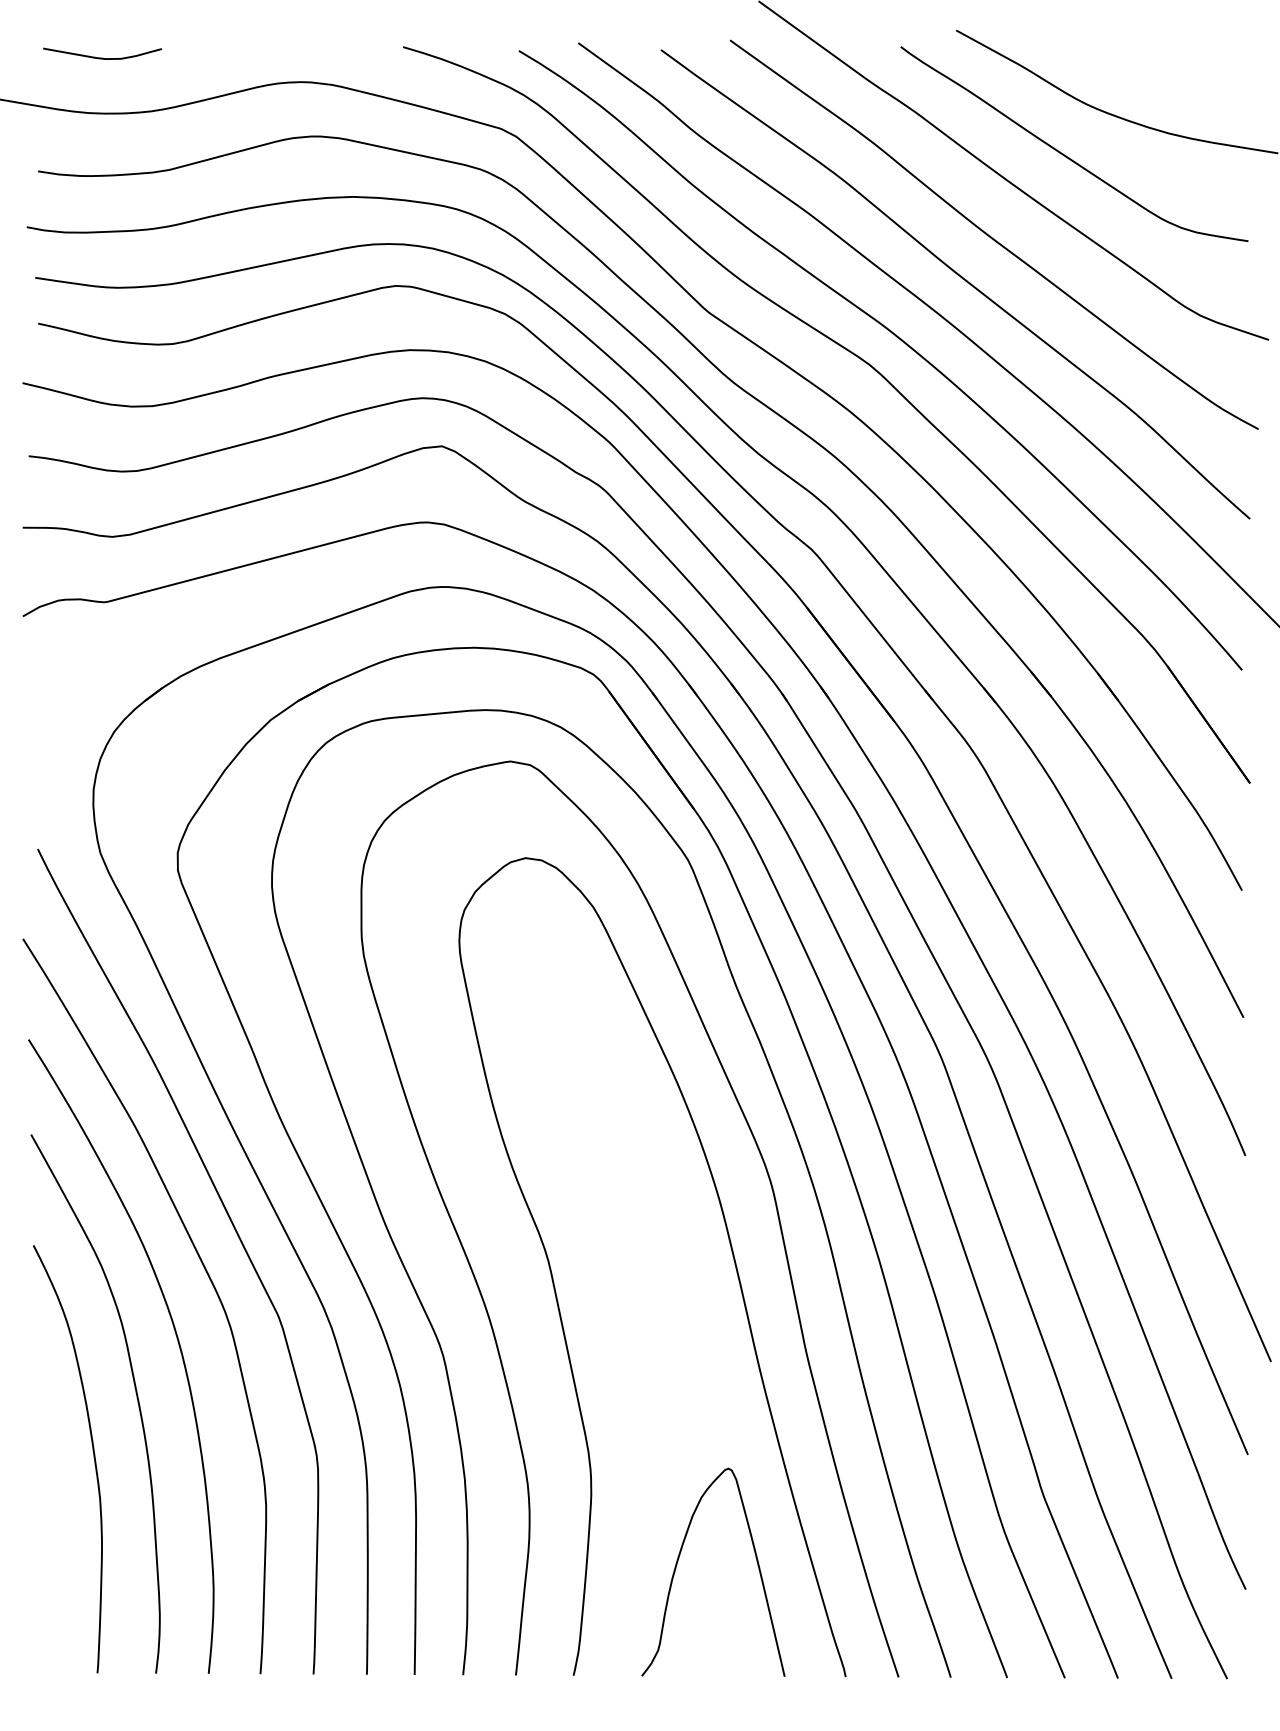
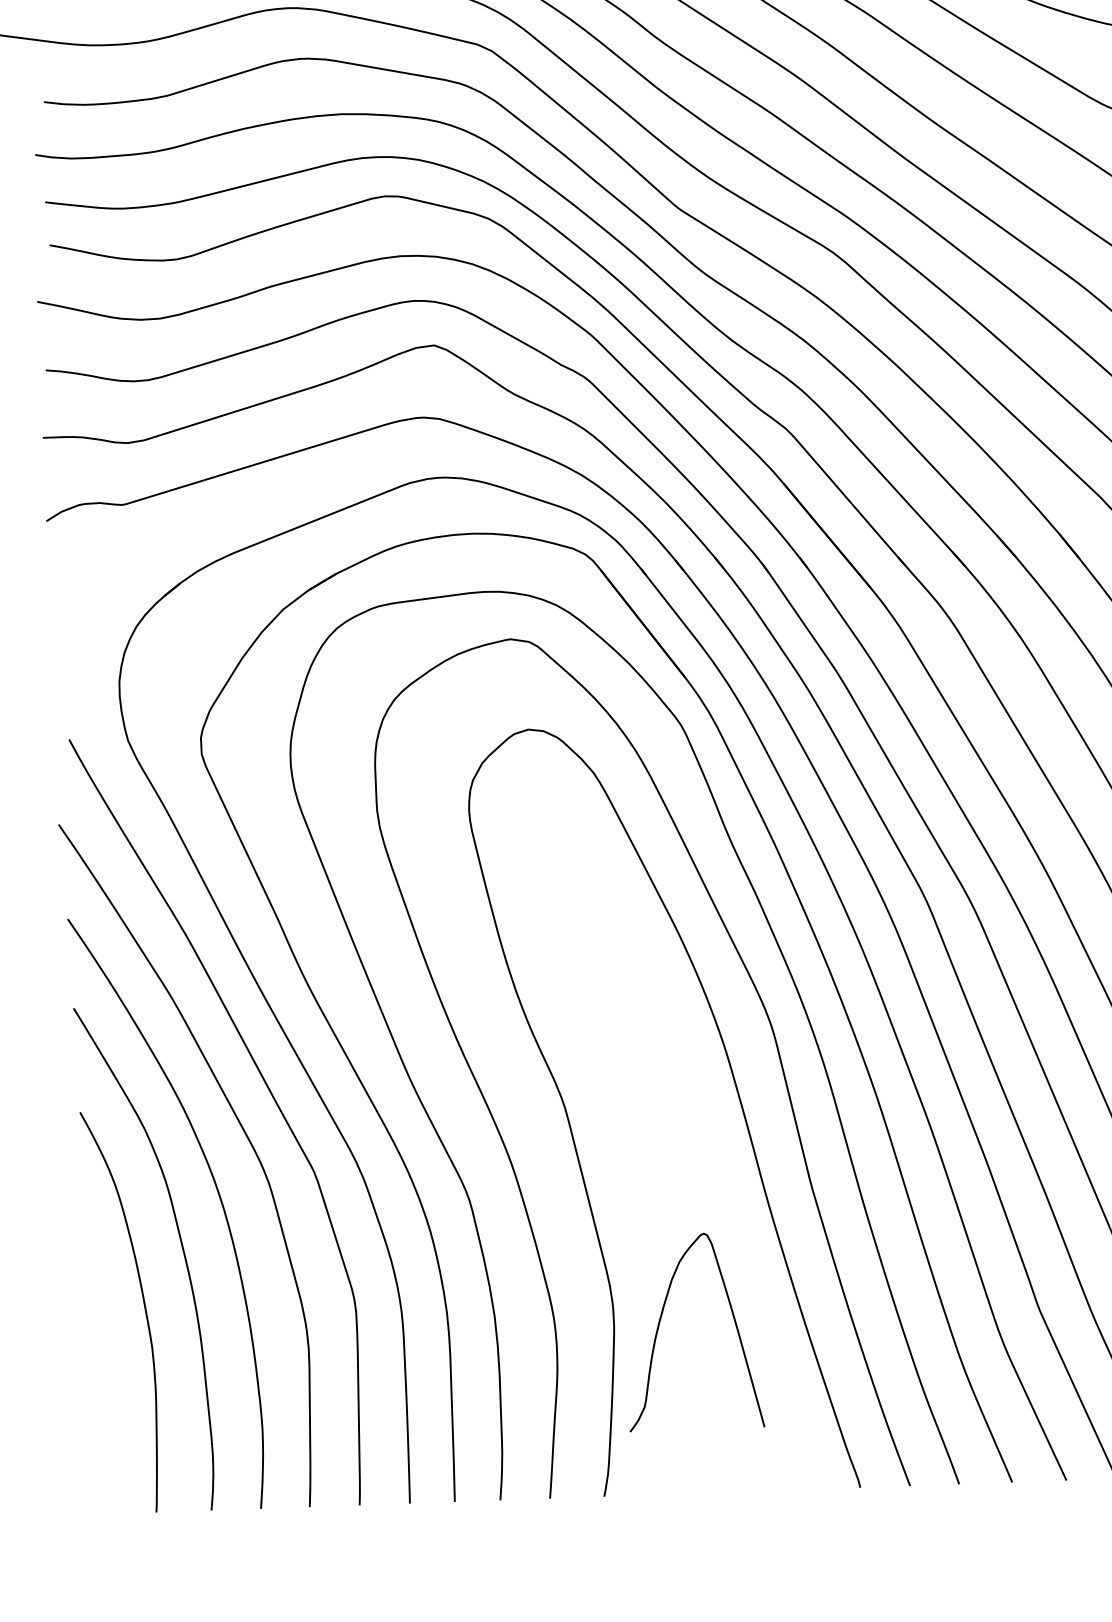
curve: (679, 1558) -> (661, 1319), moved

